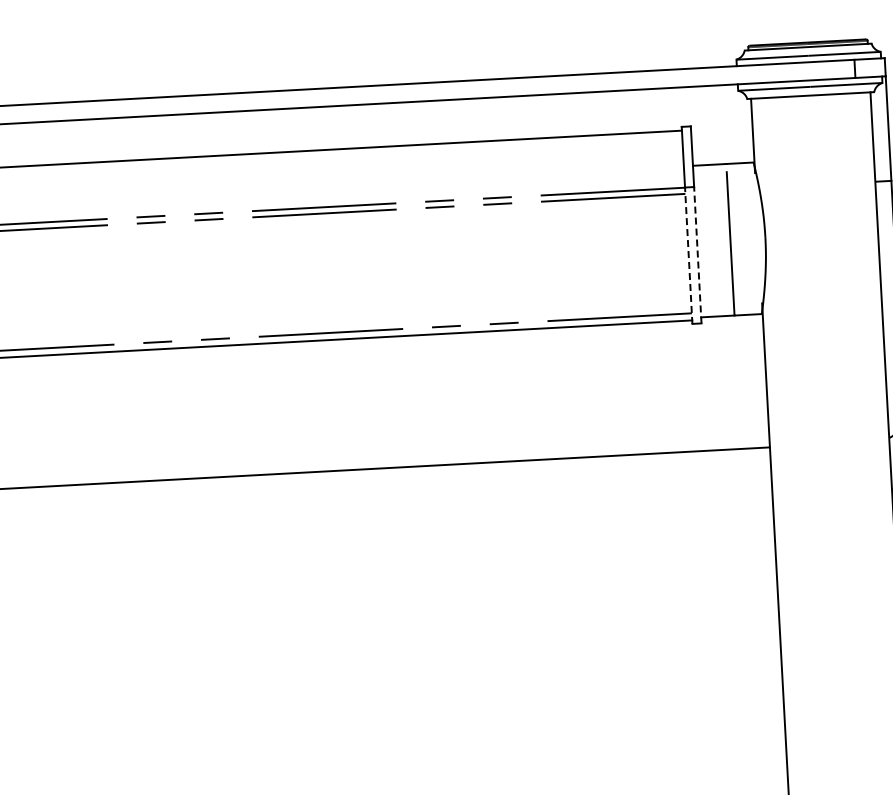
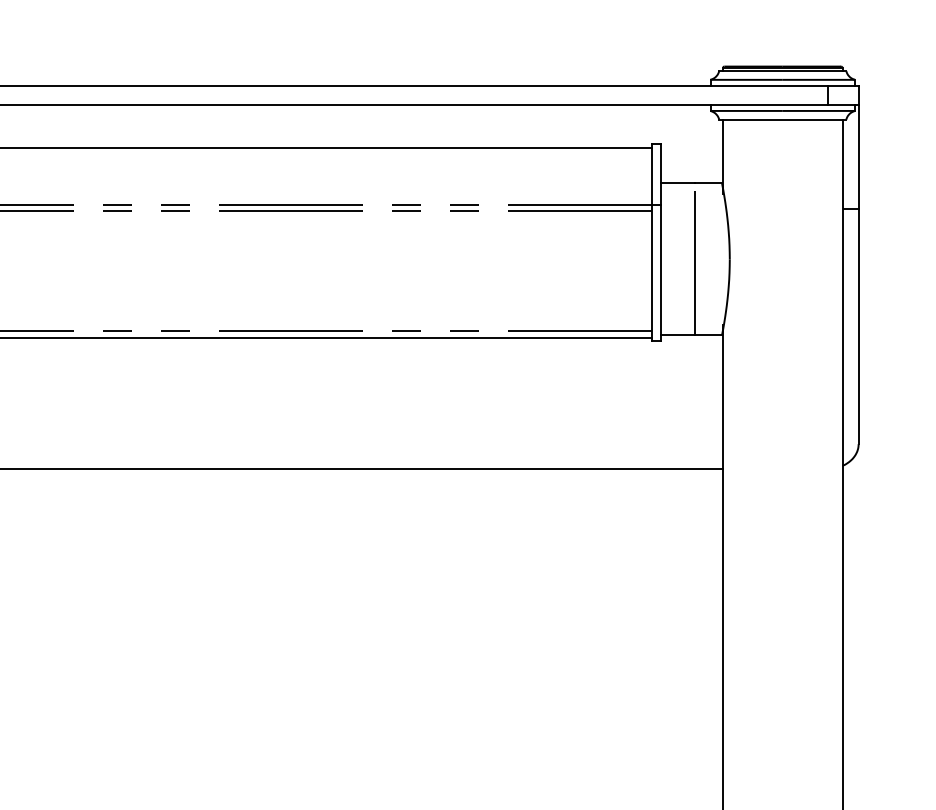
line: (697, 254) -> (661, 272), dashed -> solid
line: (688, 255) -> (652, 272), dashed -> solid

